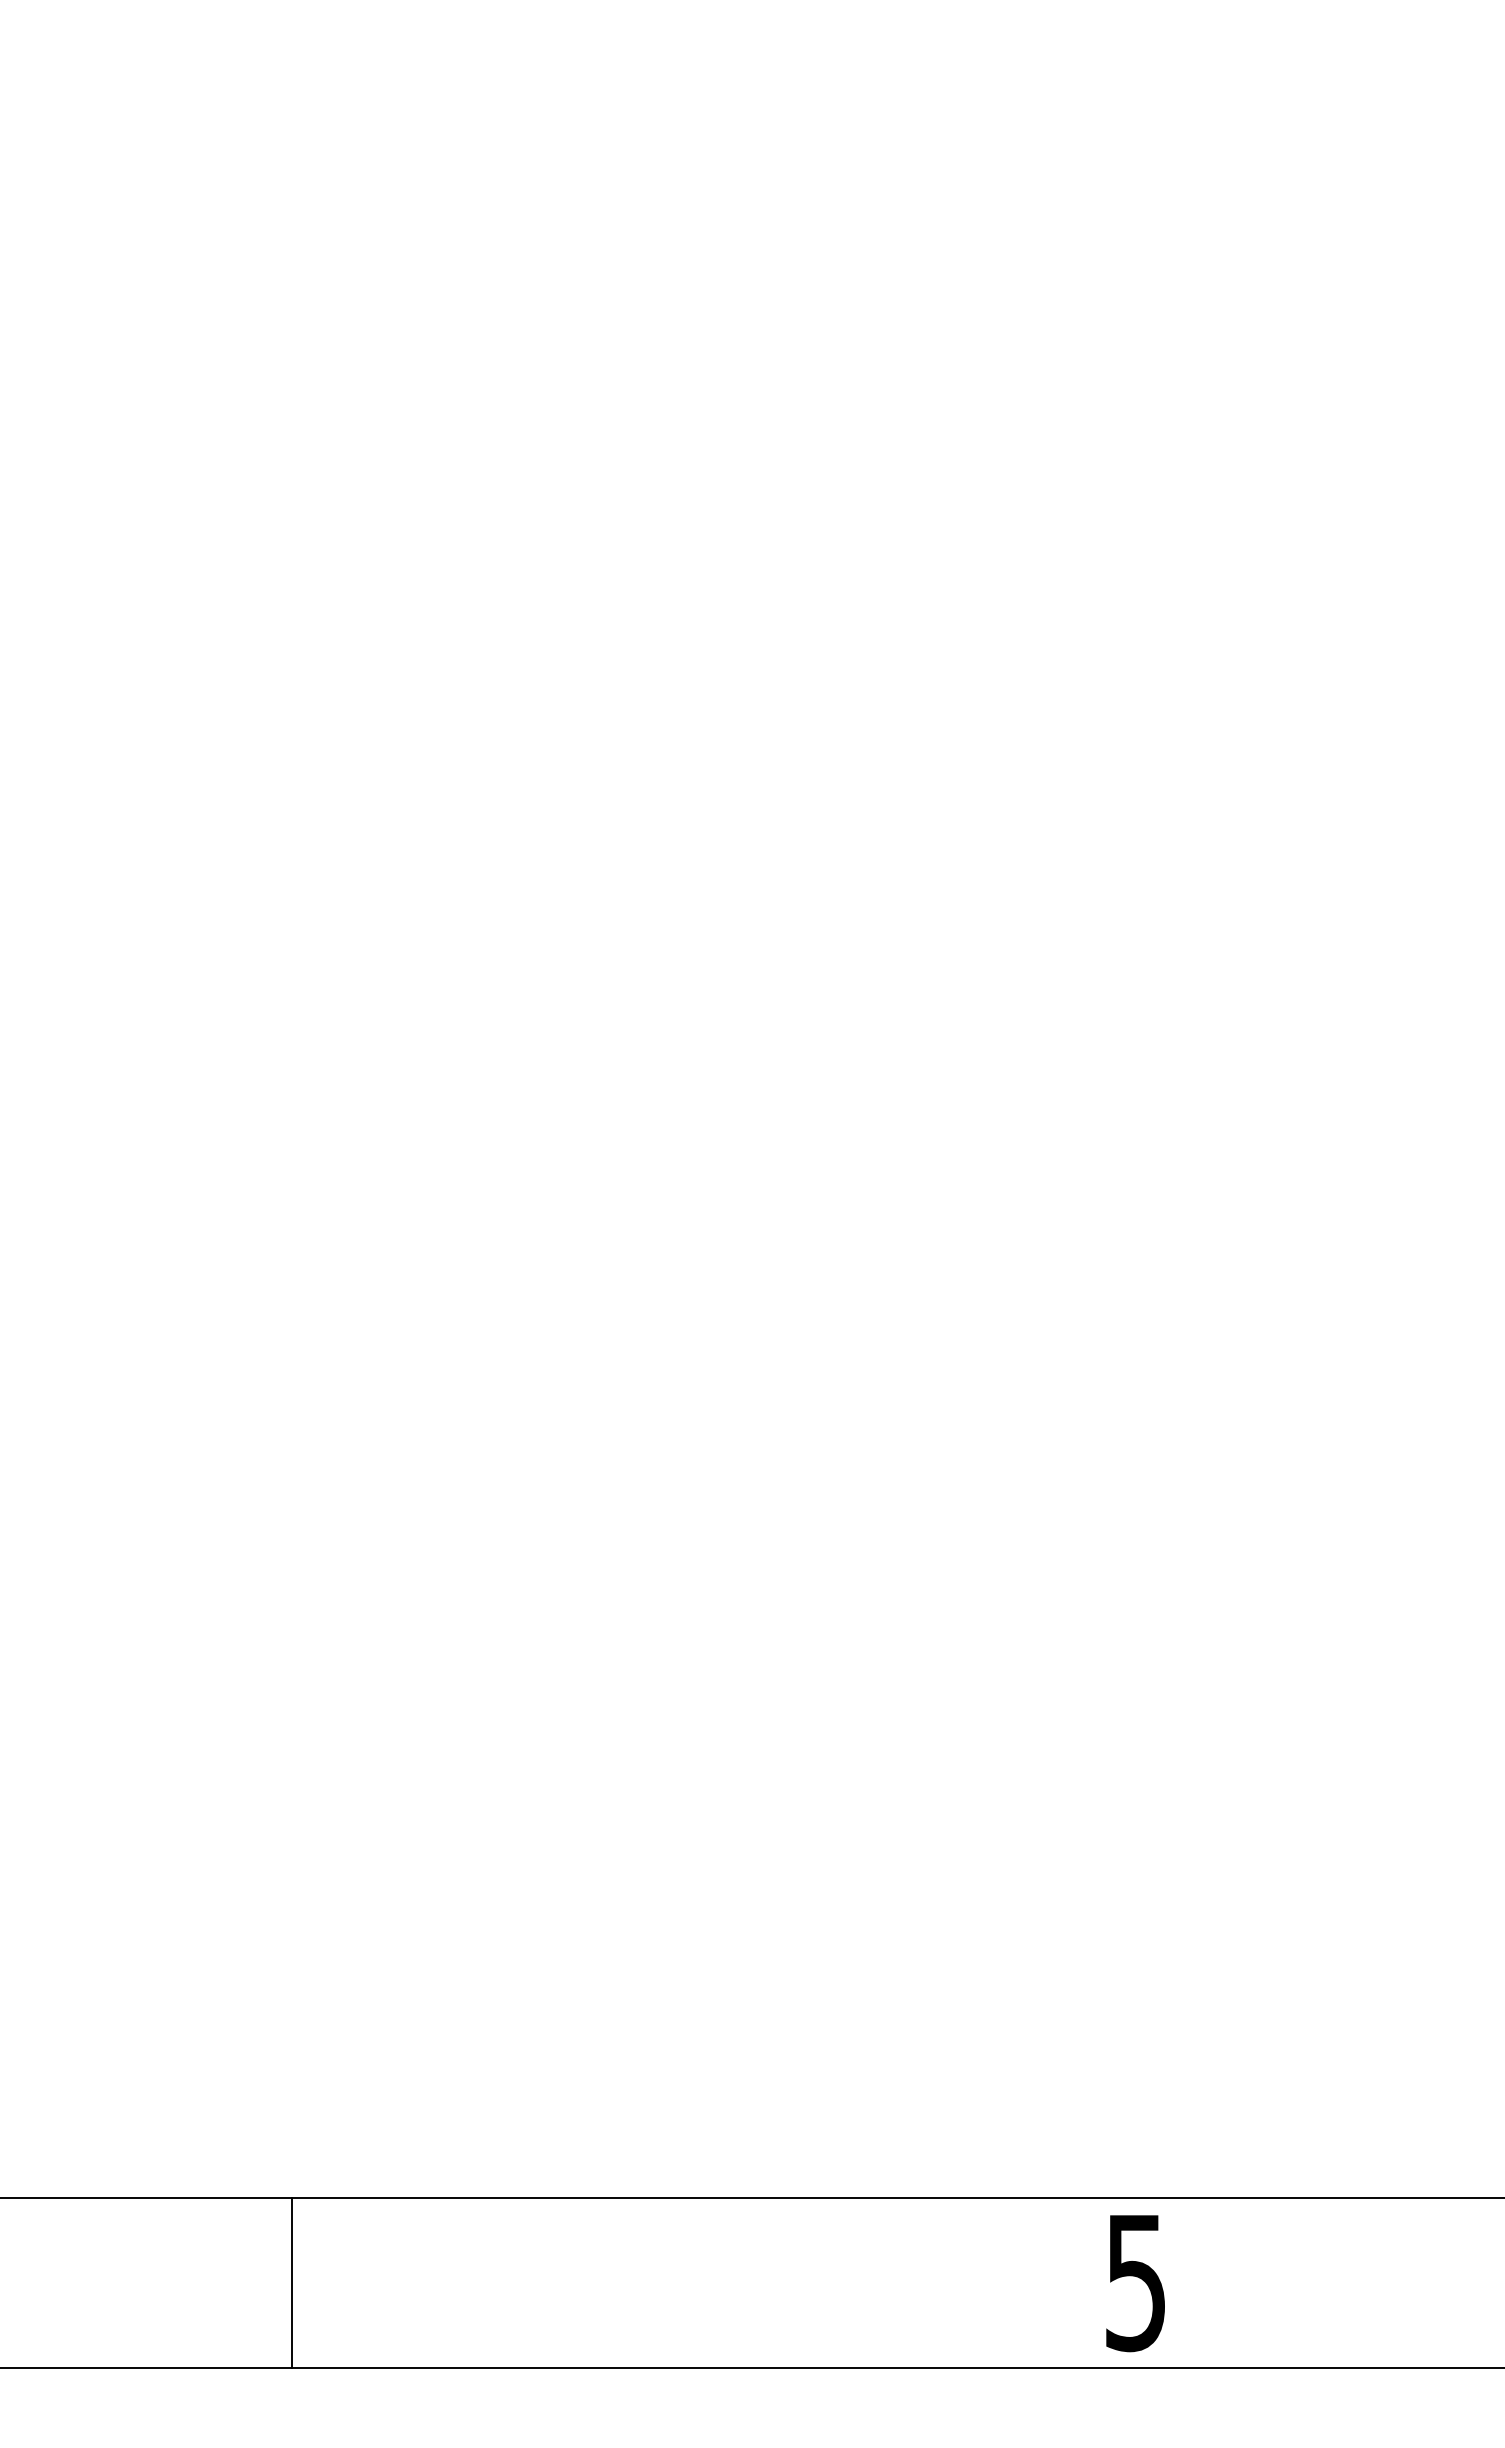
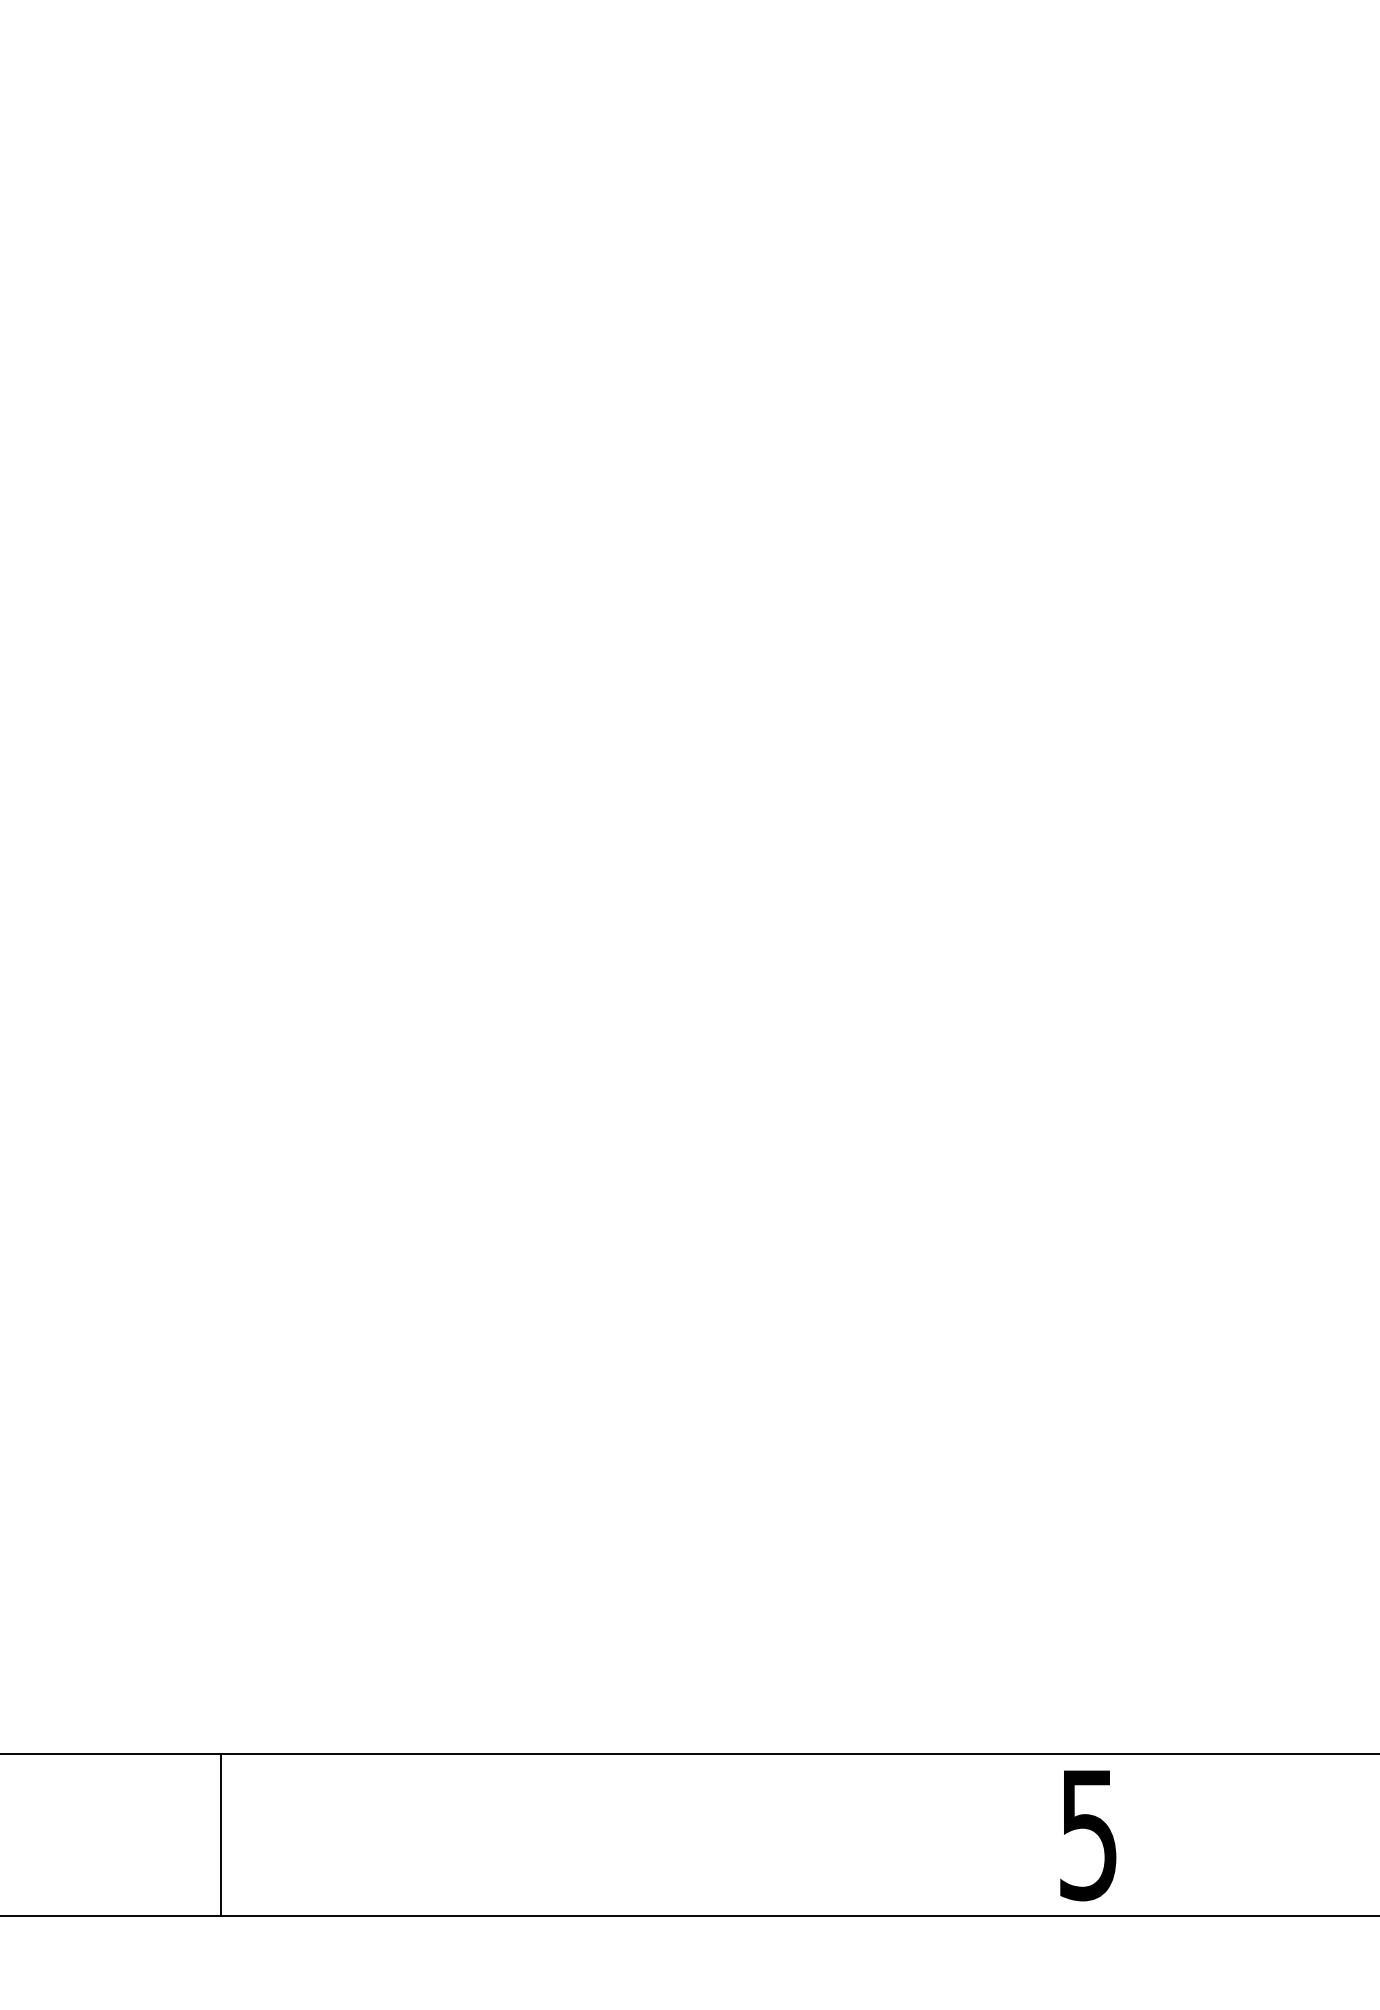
line: (291, 2282) -> (220, 1834), moved

